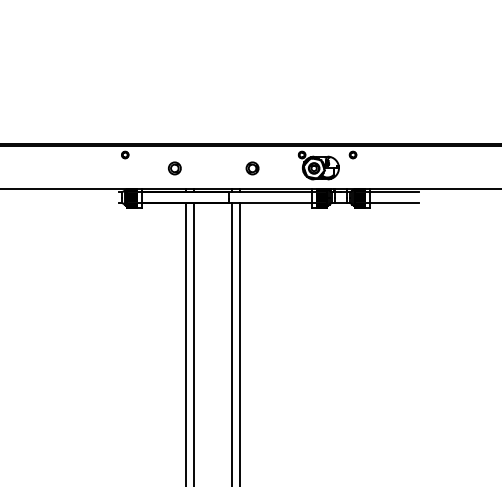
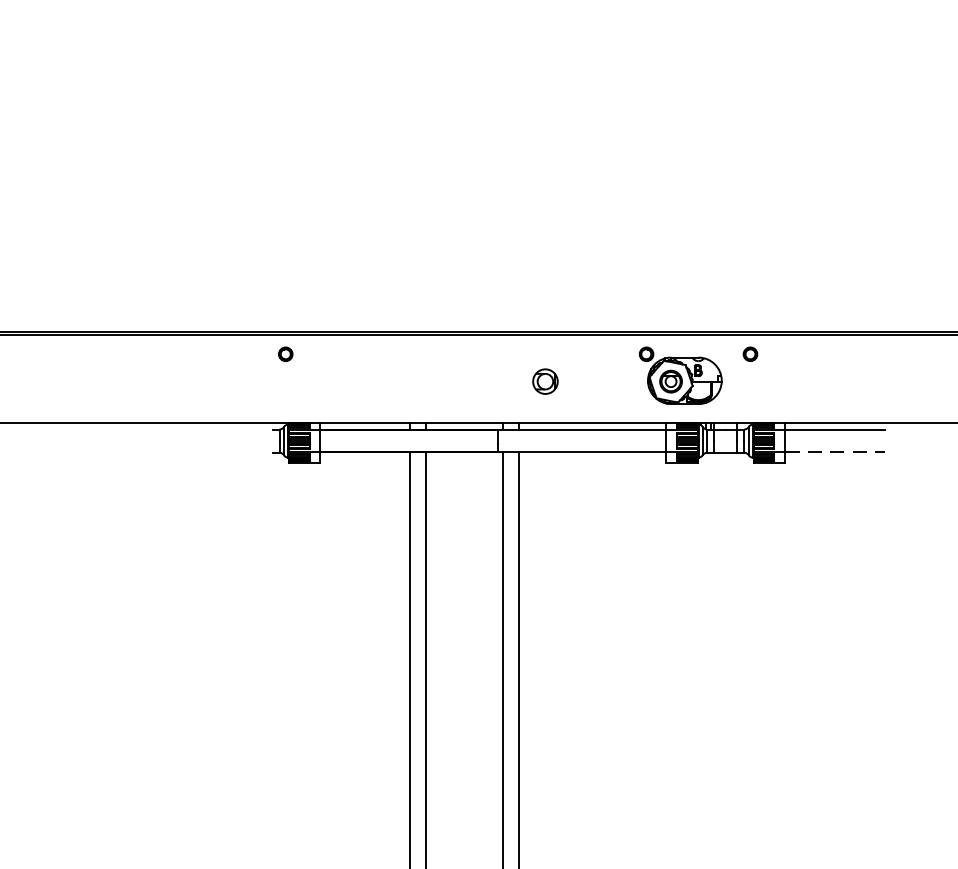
part: (174, 168) -> (386, 381), removed
line: (395, 202) -> (837, 451), solid -> dashed

